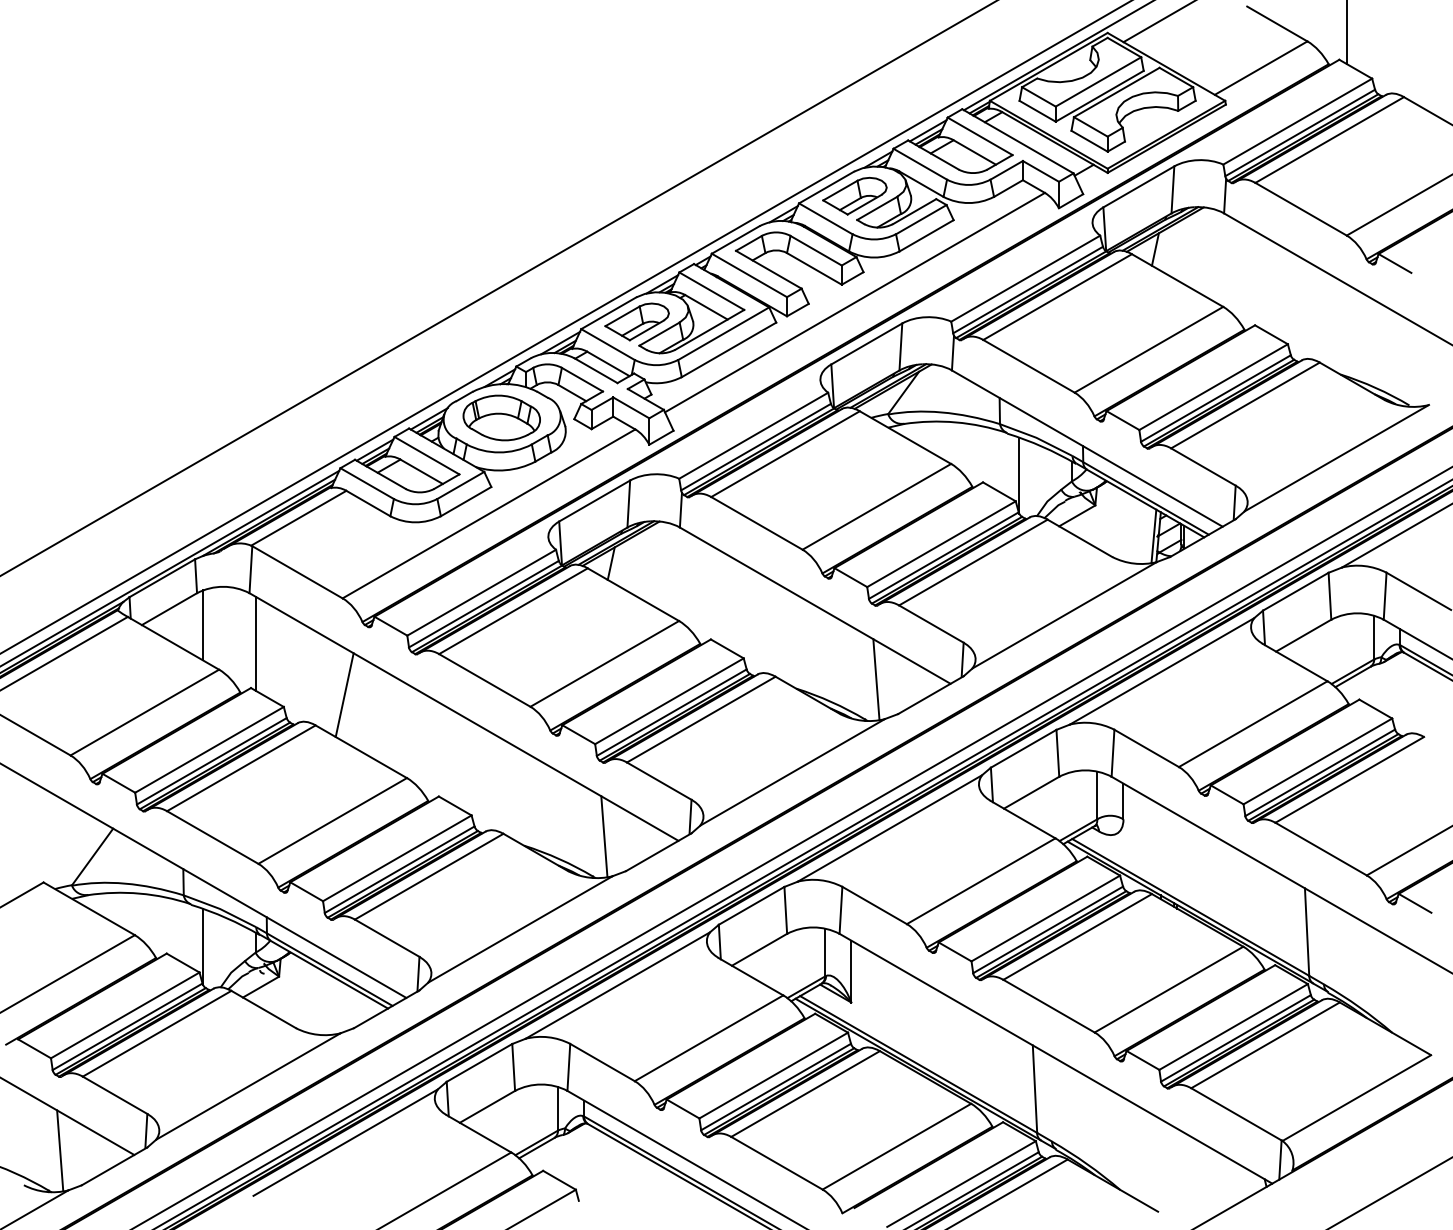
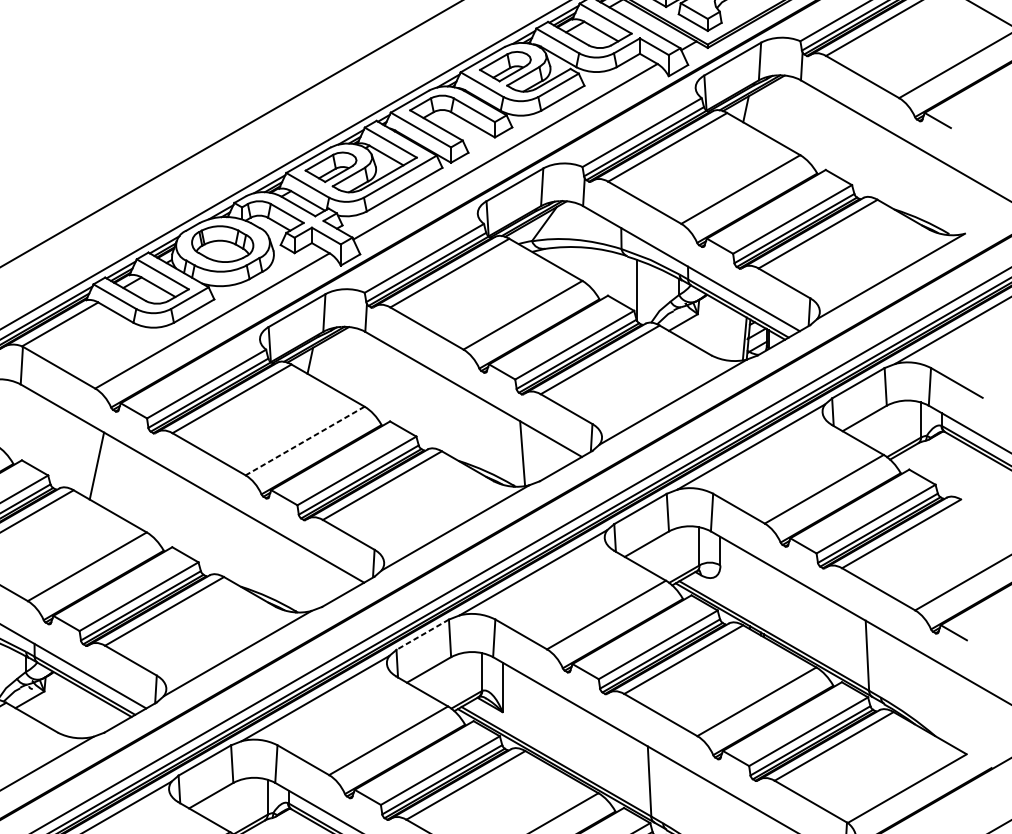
line: (255, 643) -> (25, 424), removed
line: (604, 663) -> (304, 440), solid -> dashed
line: (604, 836) -> (304, 579), removed
line: (751, 905) -> (422, 634), solid -> dashed

